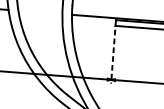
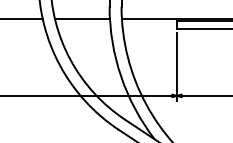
line: (39, 12) -> (81, 19), added
line: (112, 57) -> (176, 67), dashed -> solid

